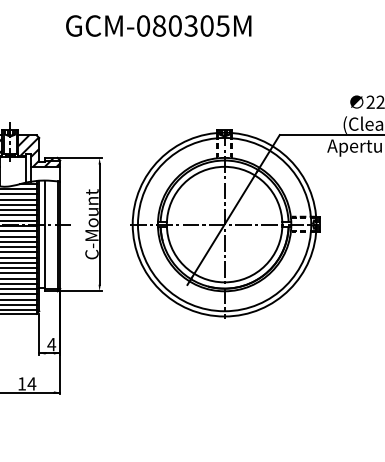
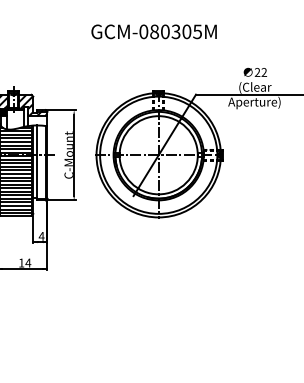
text: (157, 25) -> (153, 31), moved

